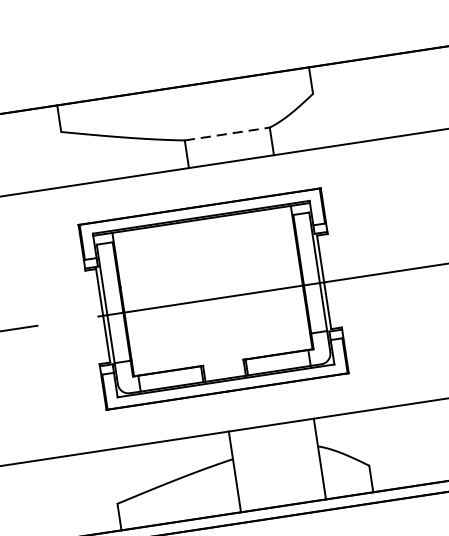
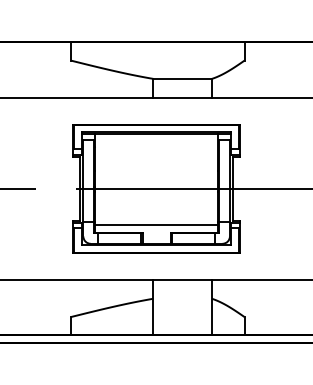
line: (228, 133) -> (183, 78), dashed -> solid
line: (221, 350) -> (156, 224), added

